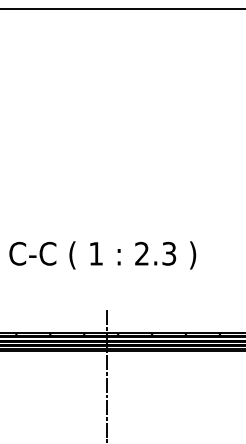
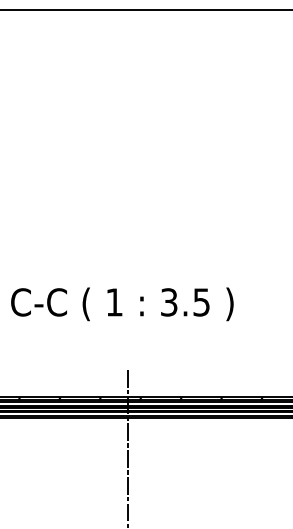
text: (155, 253) -> (185, 302), 2.3 -> 3.5

